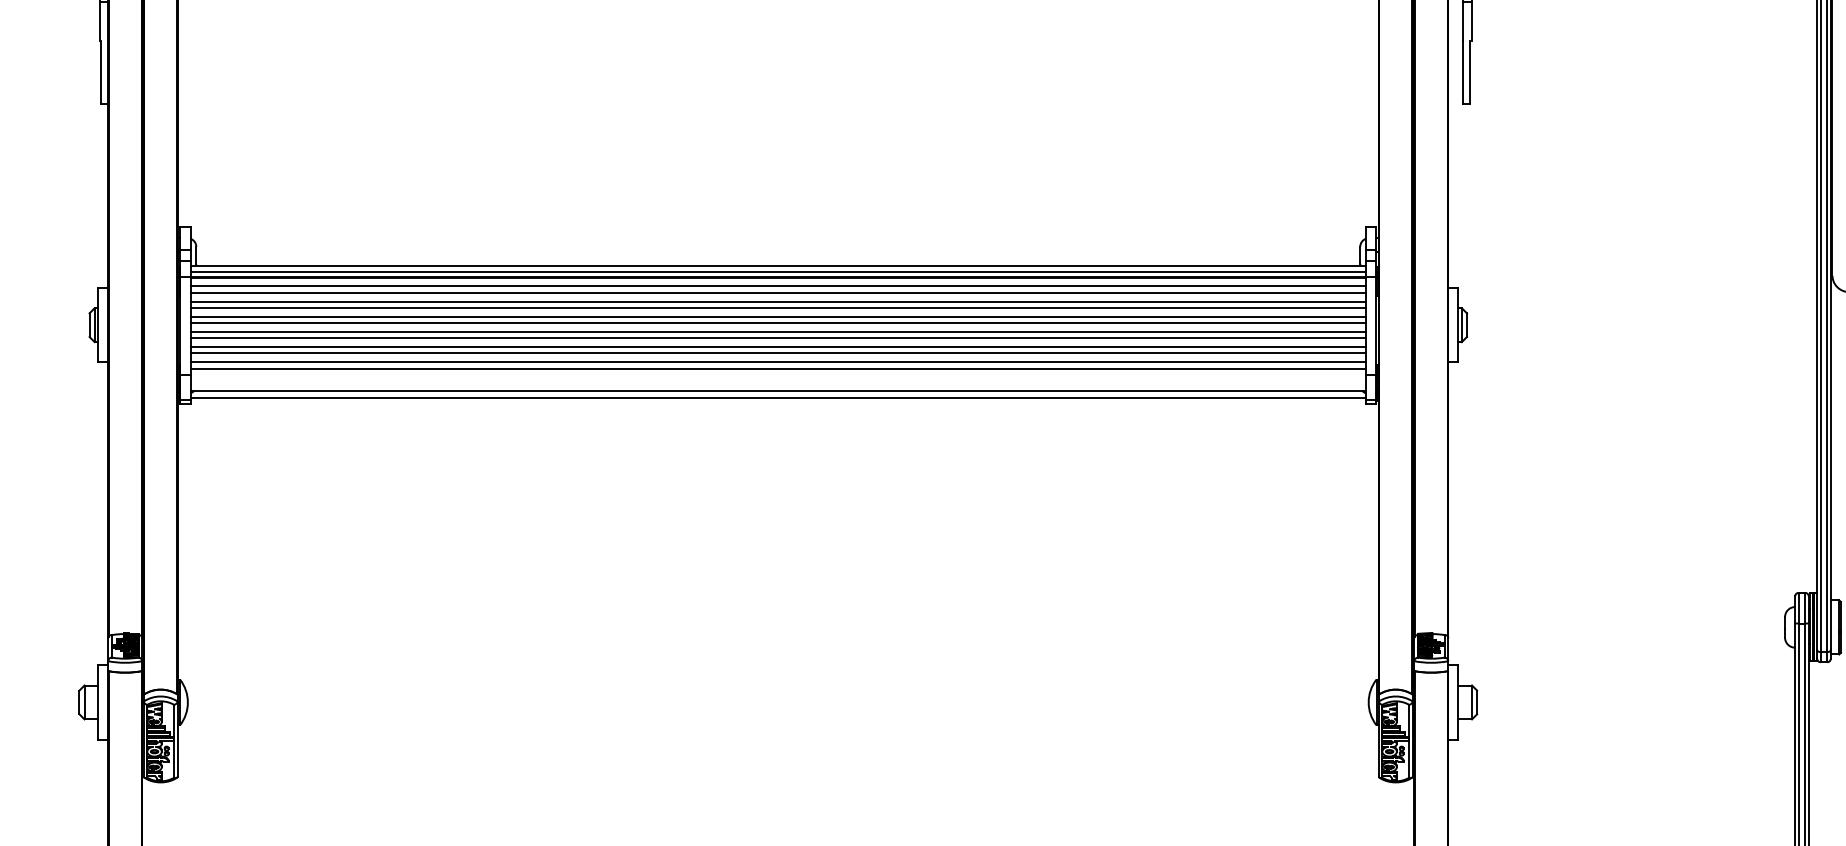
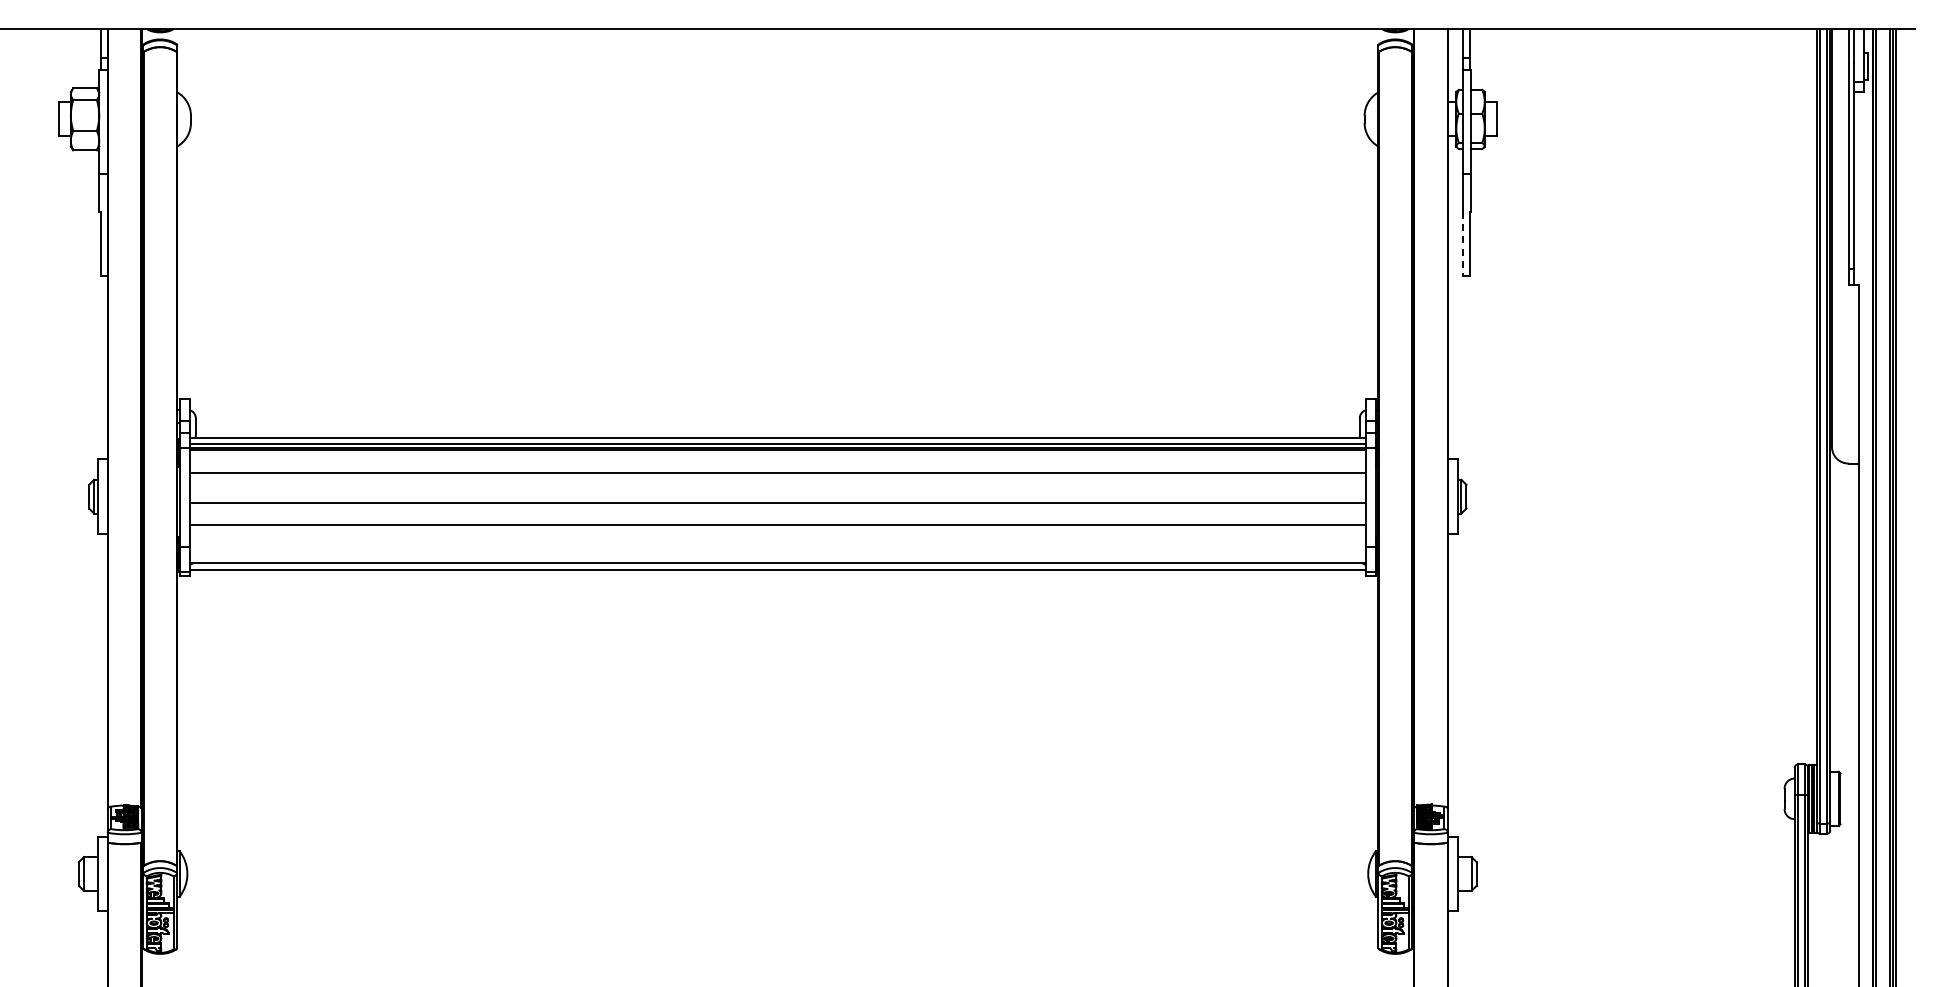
line: (1462, 72) -> (1462, 244), solid -> dashed
line: (777, 285) -> (777, 457), removed
line: (777, 292) -> (777, 464), removed
line: (777, 307) -> (777, 479), removed
line: (777, 316) -> (777, 488), removed
line: (777, 322) -> (777, 494), removed
line: (777, 337) -> (777, 509), removed
line: (777, 346) -> (777, 518), removed
line: (777, 361) -> (777, 533), removed
line: (777, 368) -> (777, 540), removed

